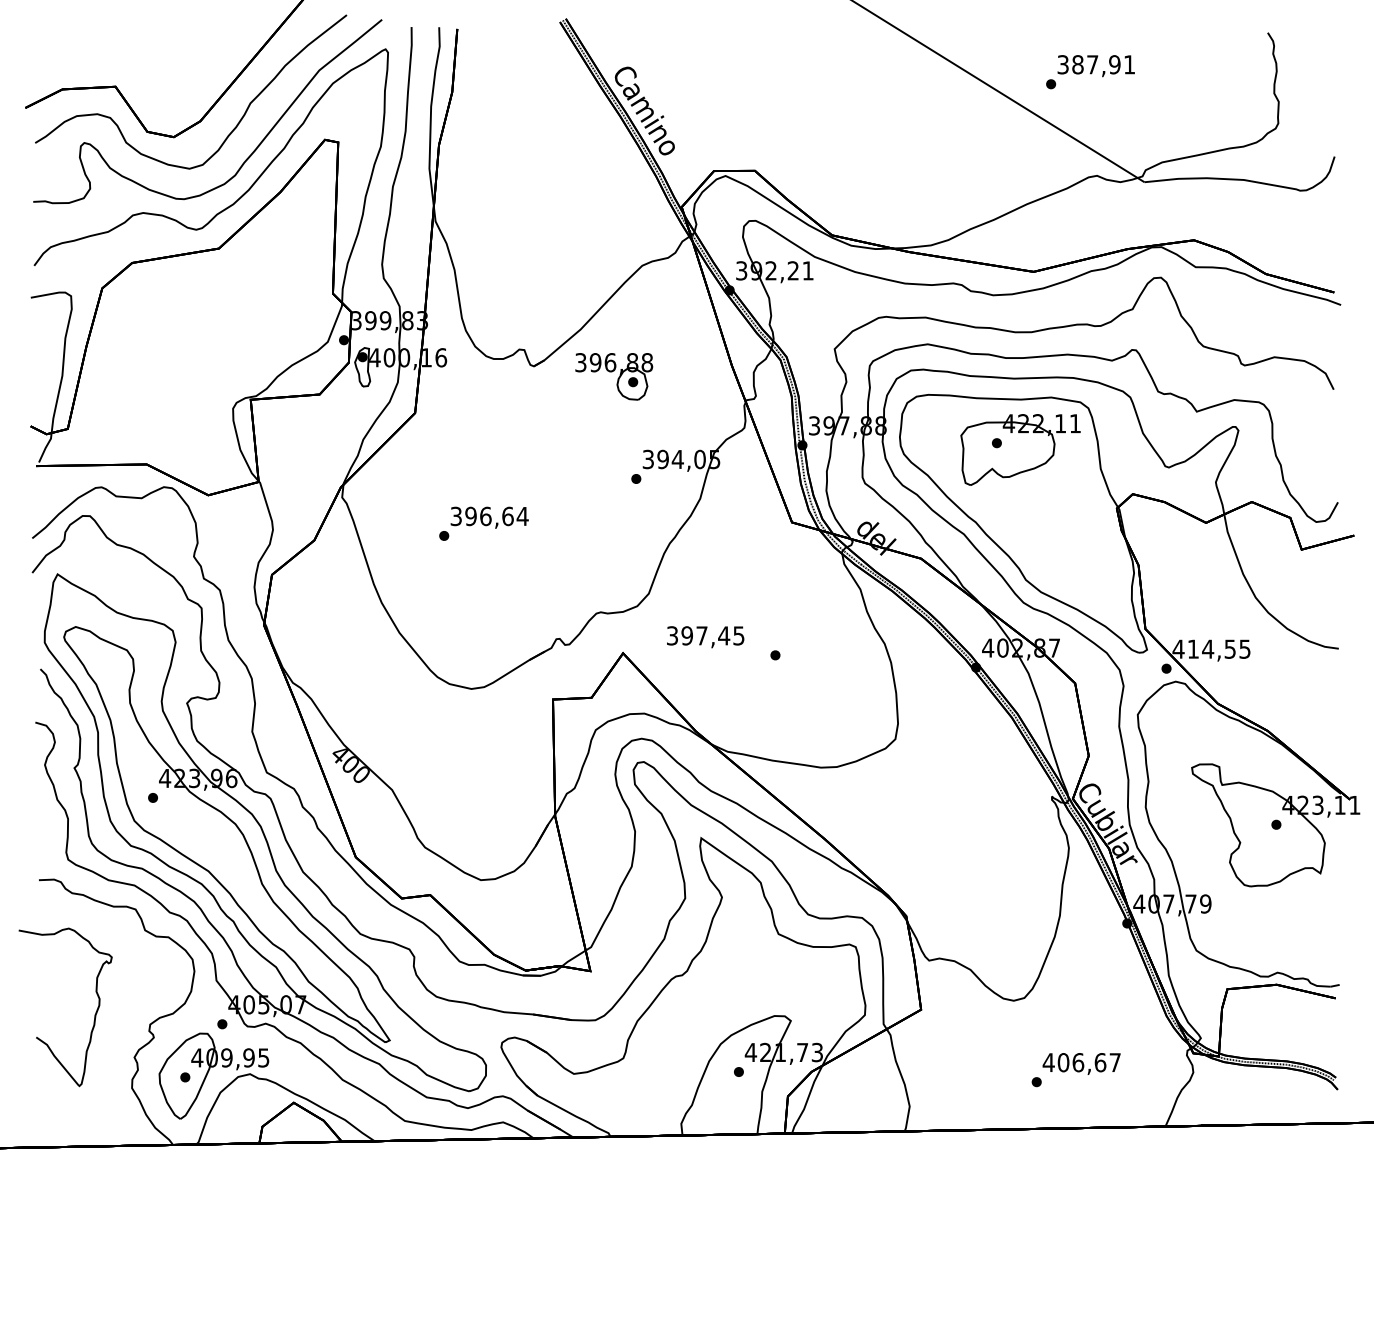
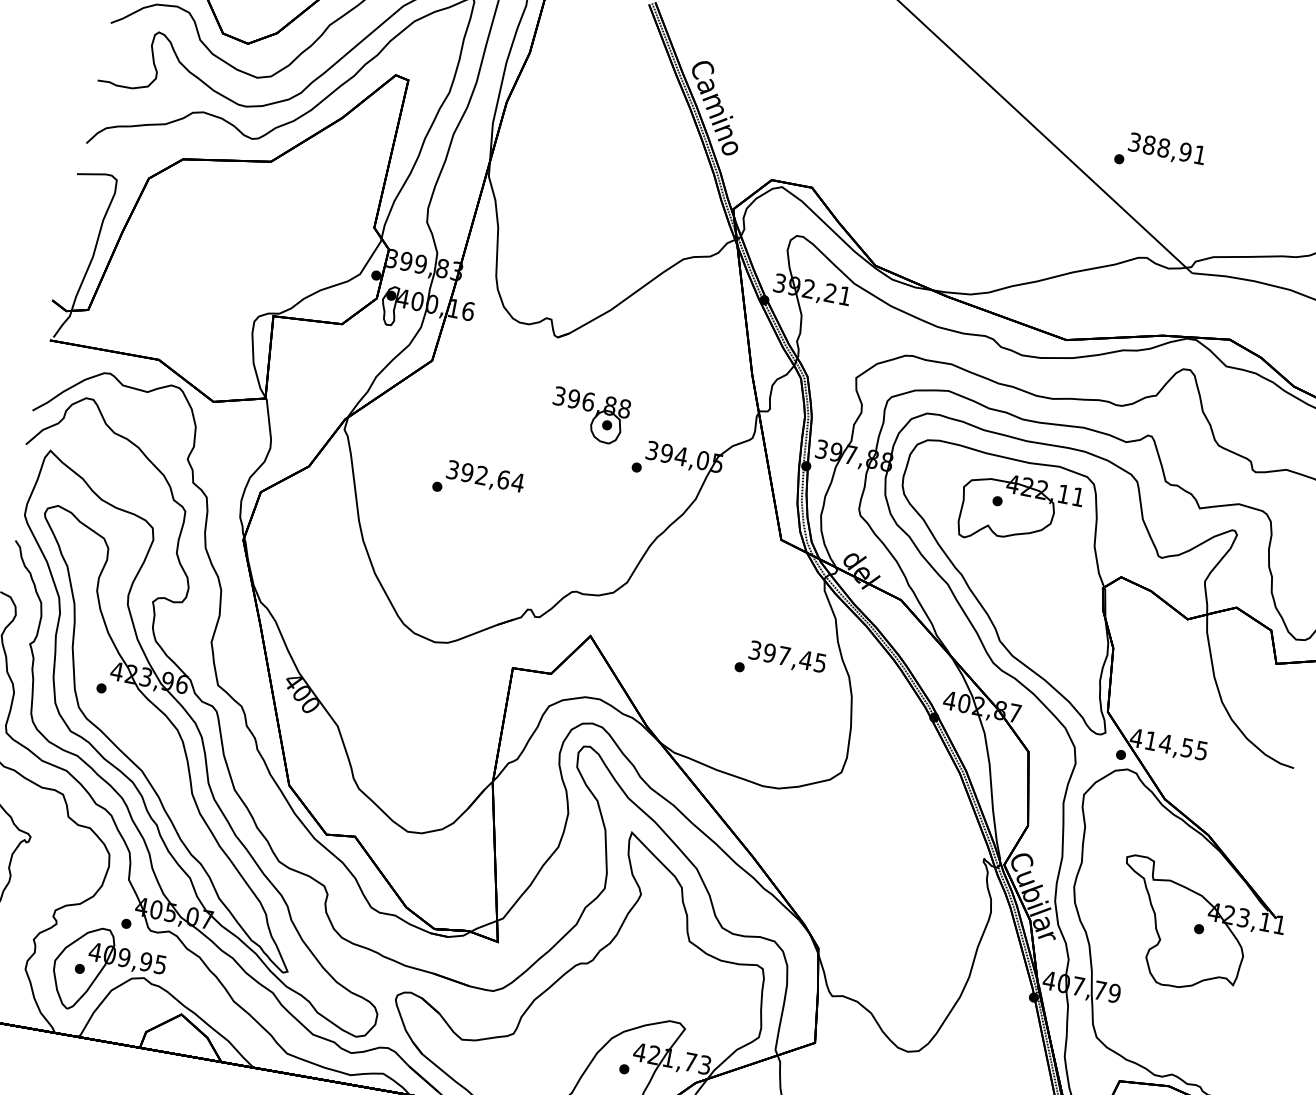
text: (1092, 64) -> (1163, 147), 387,91 -> 388,91
part: (614, 376) -> (589, 416), moved
text: (485, 516) -> (481, 475), 396,64 -> 392,64
text: (705, 637) -> (787, 658), moved

